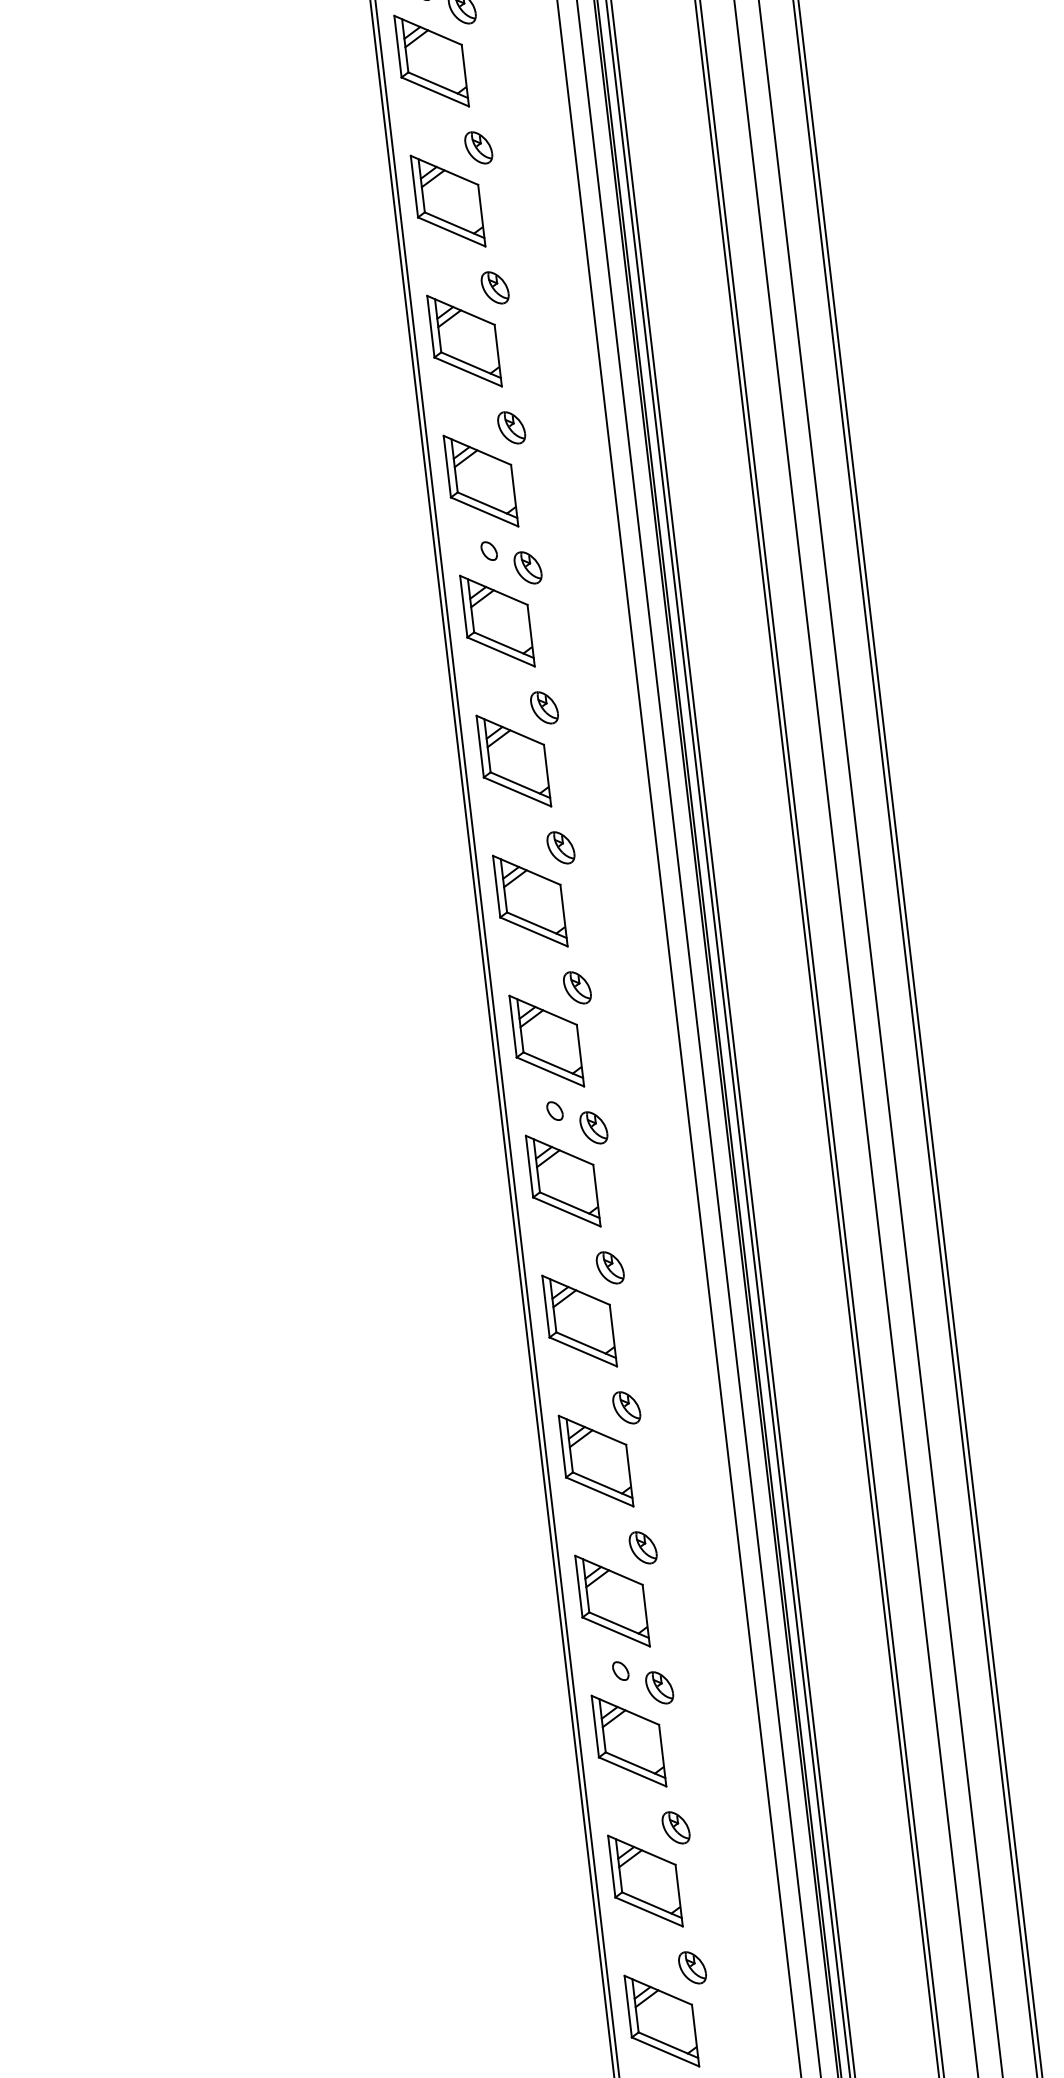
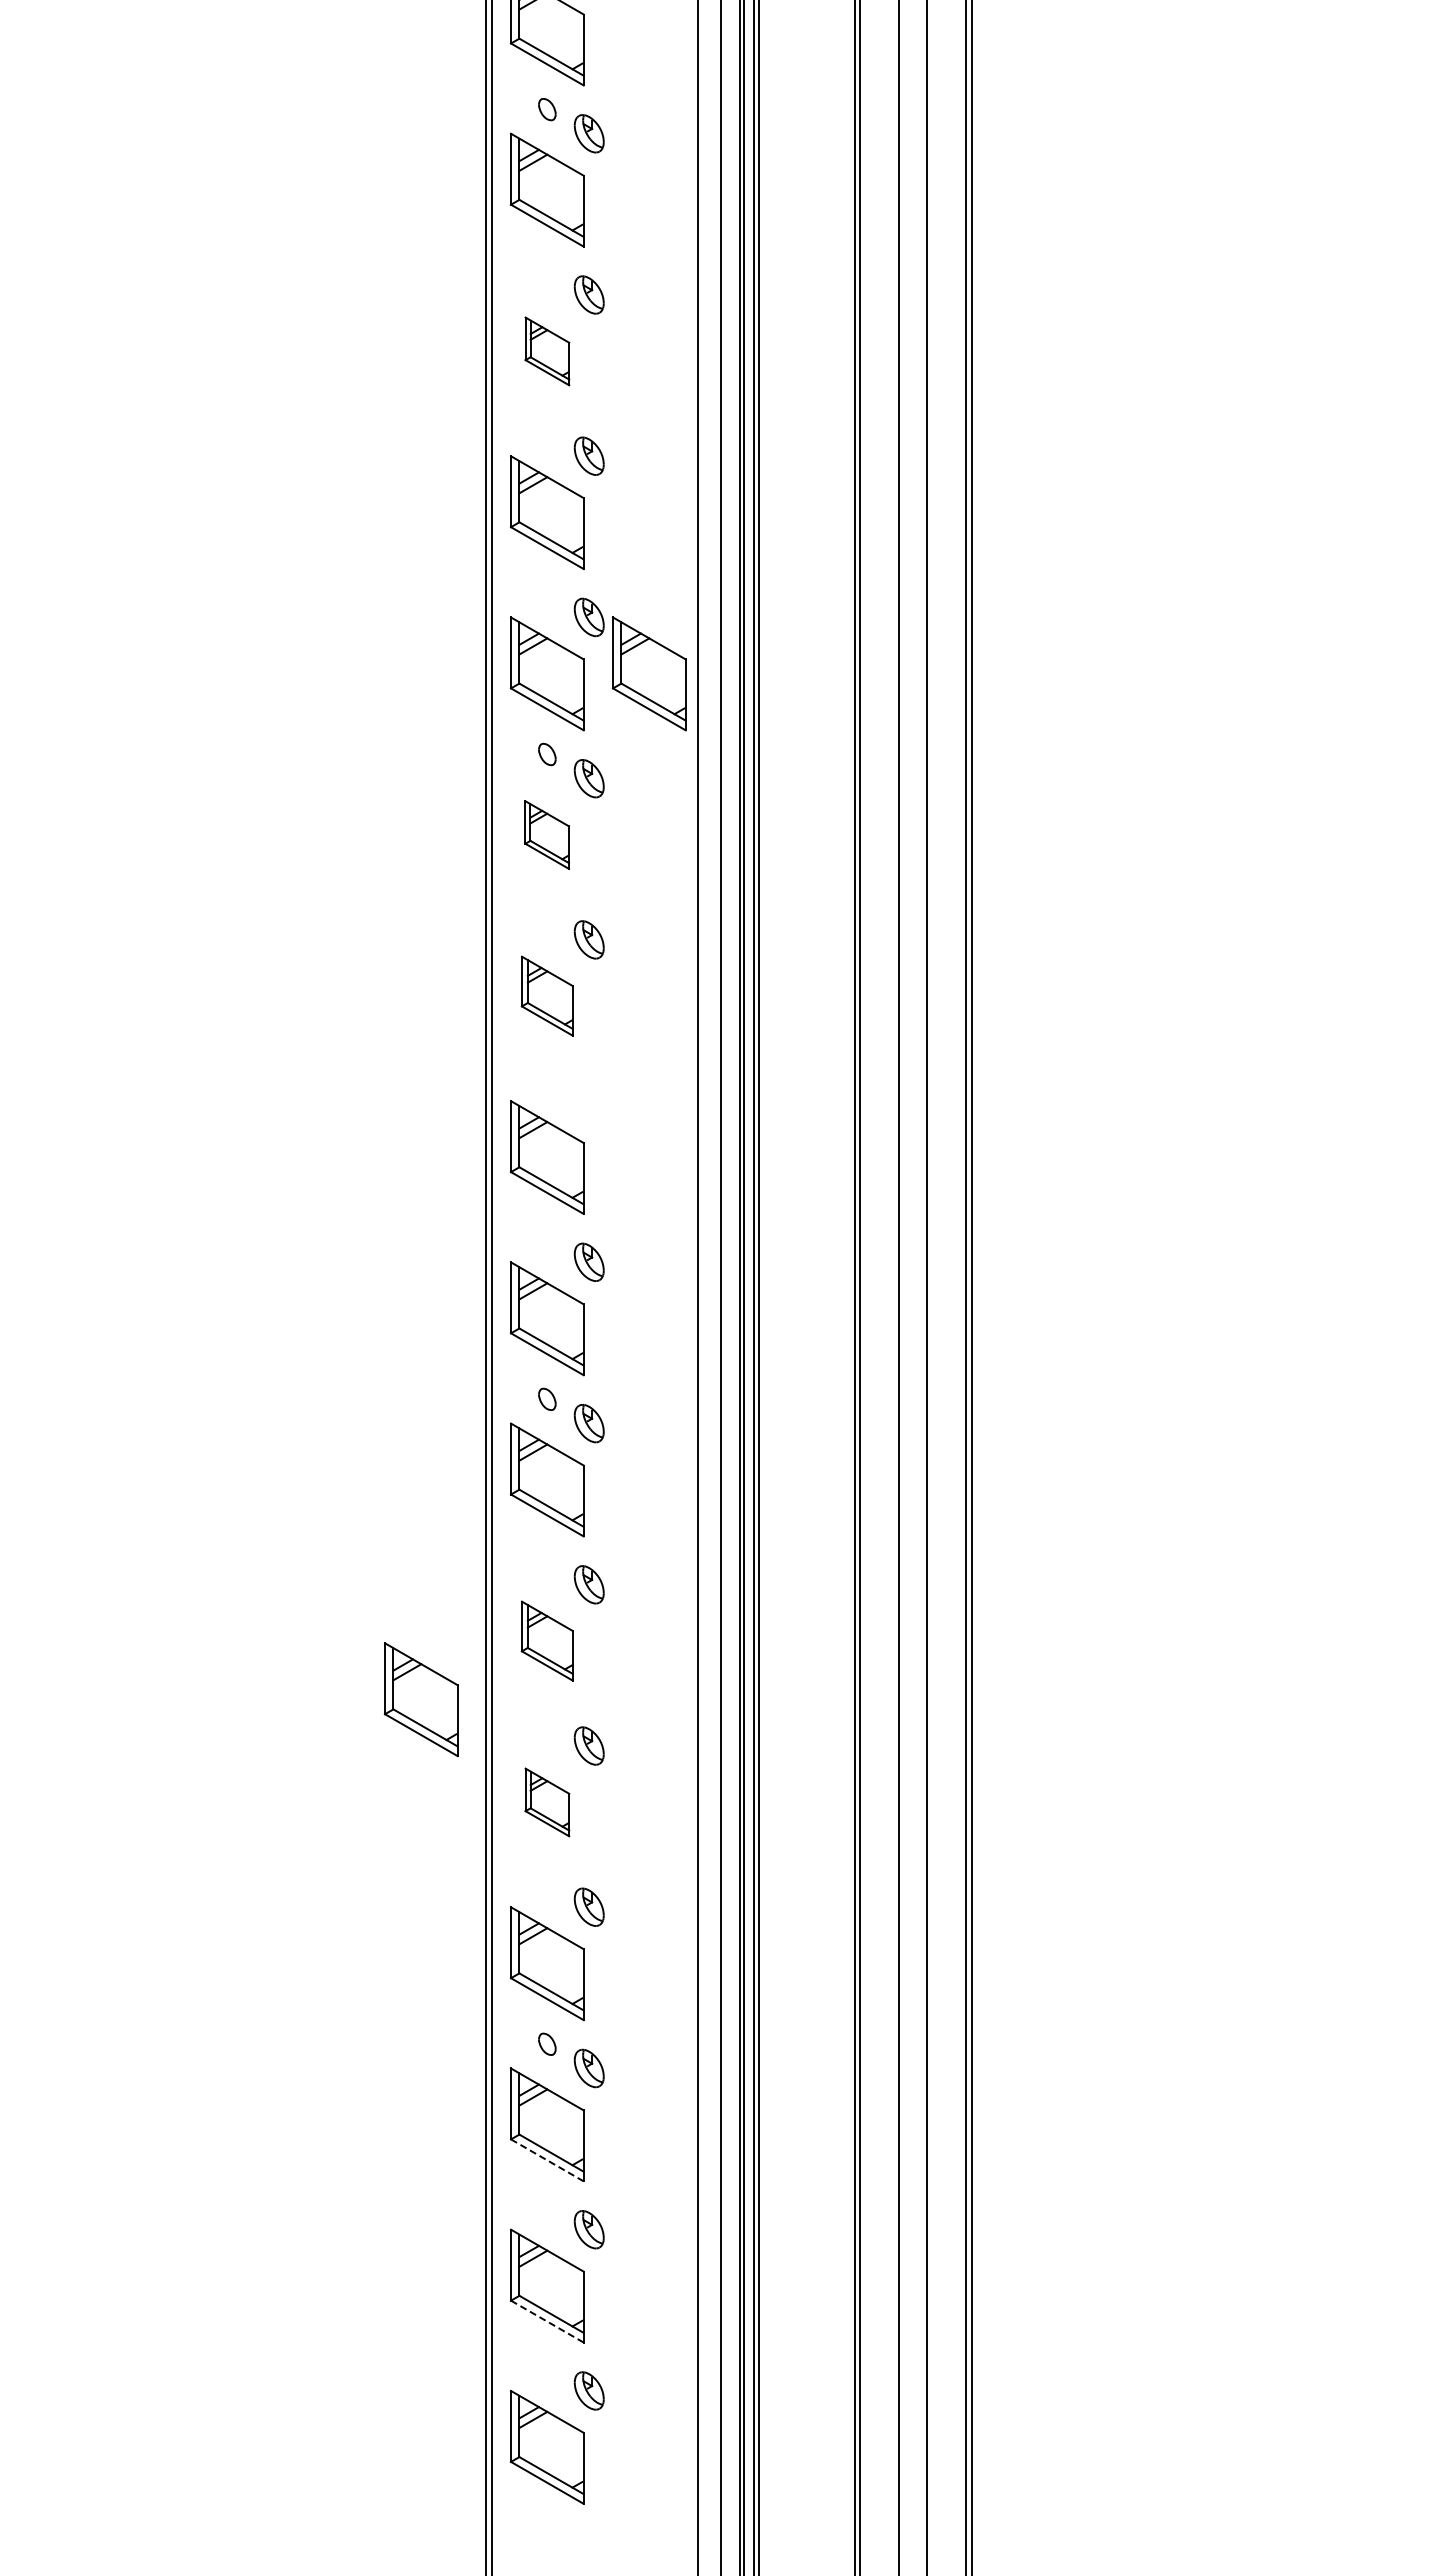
part: (448, 201) -> (547, 351), size x0.6
part: (568, 470) -> (648, 673), added
part: (496, 620) -> (546, 834), size x0.6
part: (513, 760) -> (547, 995), size x0.7
part: (560, 847) -> (588, 1100), removed
part: (579, 1320) -> (547, 1640), size x0.7
part: (476, 1384) -> (421, 1699), added
part: (596, 1461) -> (547, 1802), size x0.6
line: (632, 1772) -> (547, 2160), solid -> dashed
line: (649, 1911) -> (547, 2321), solid -> dashed

